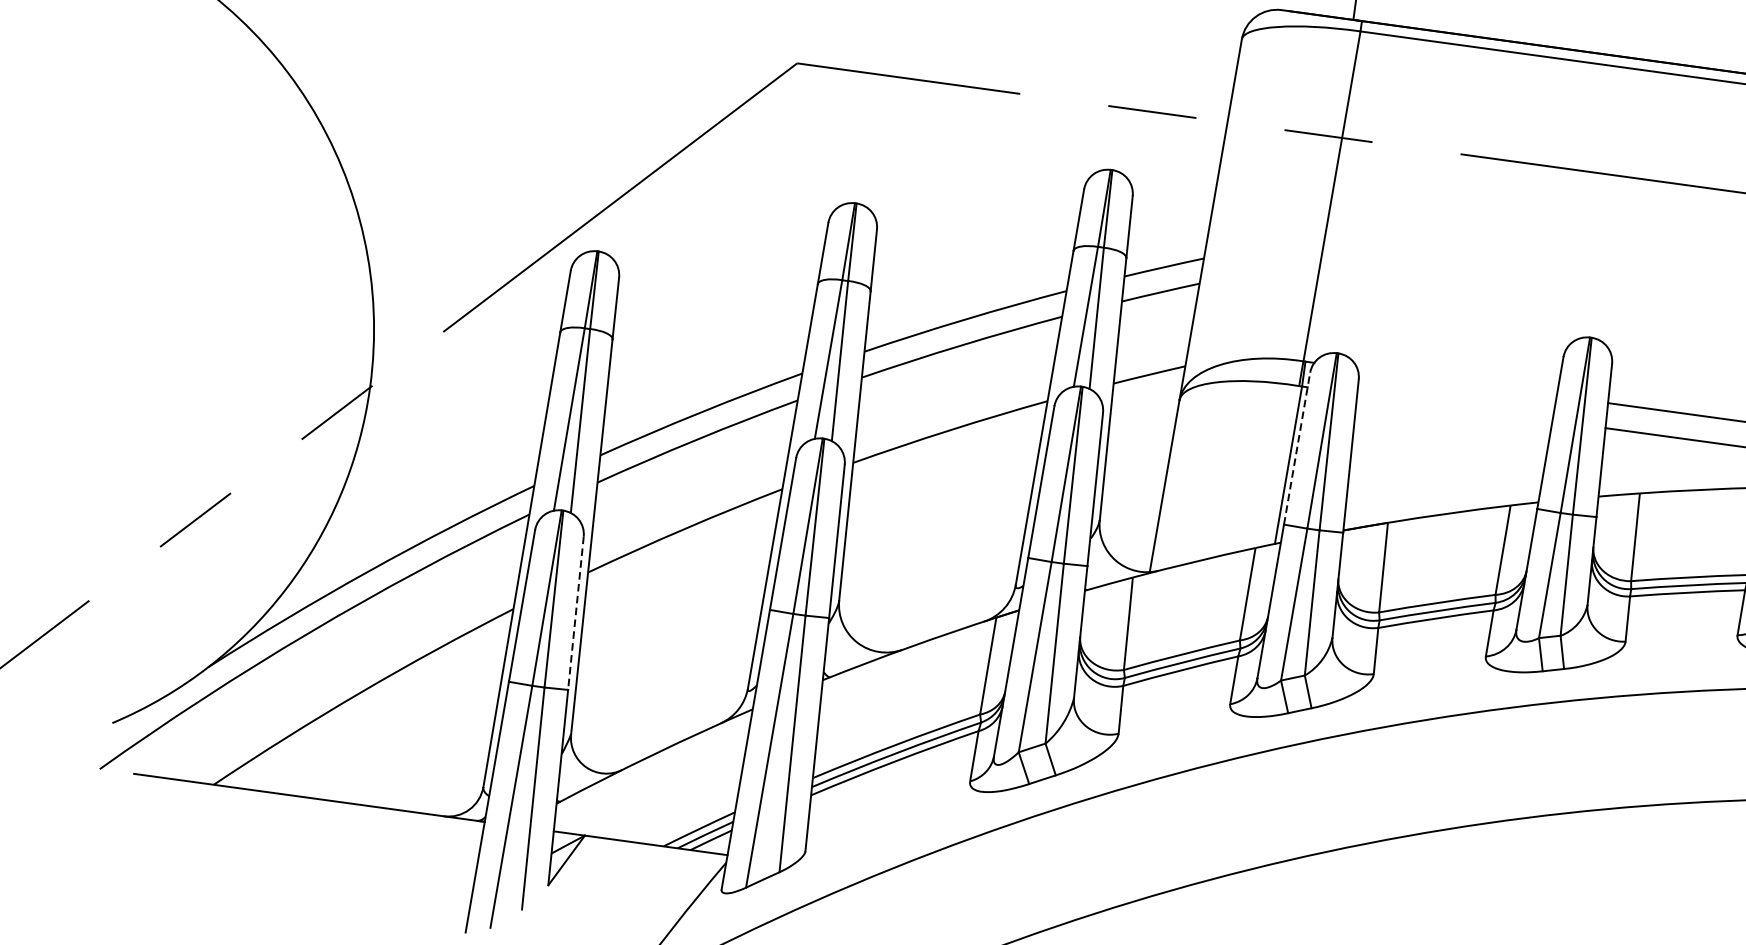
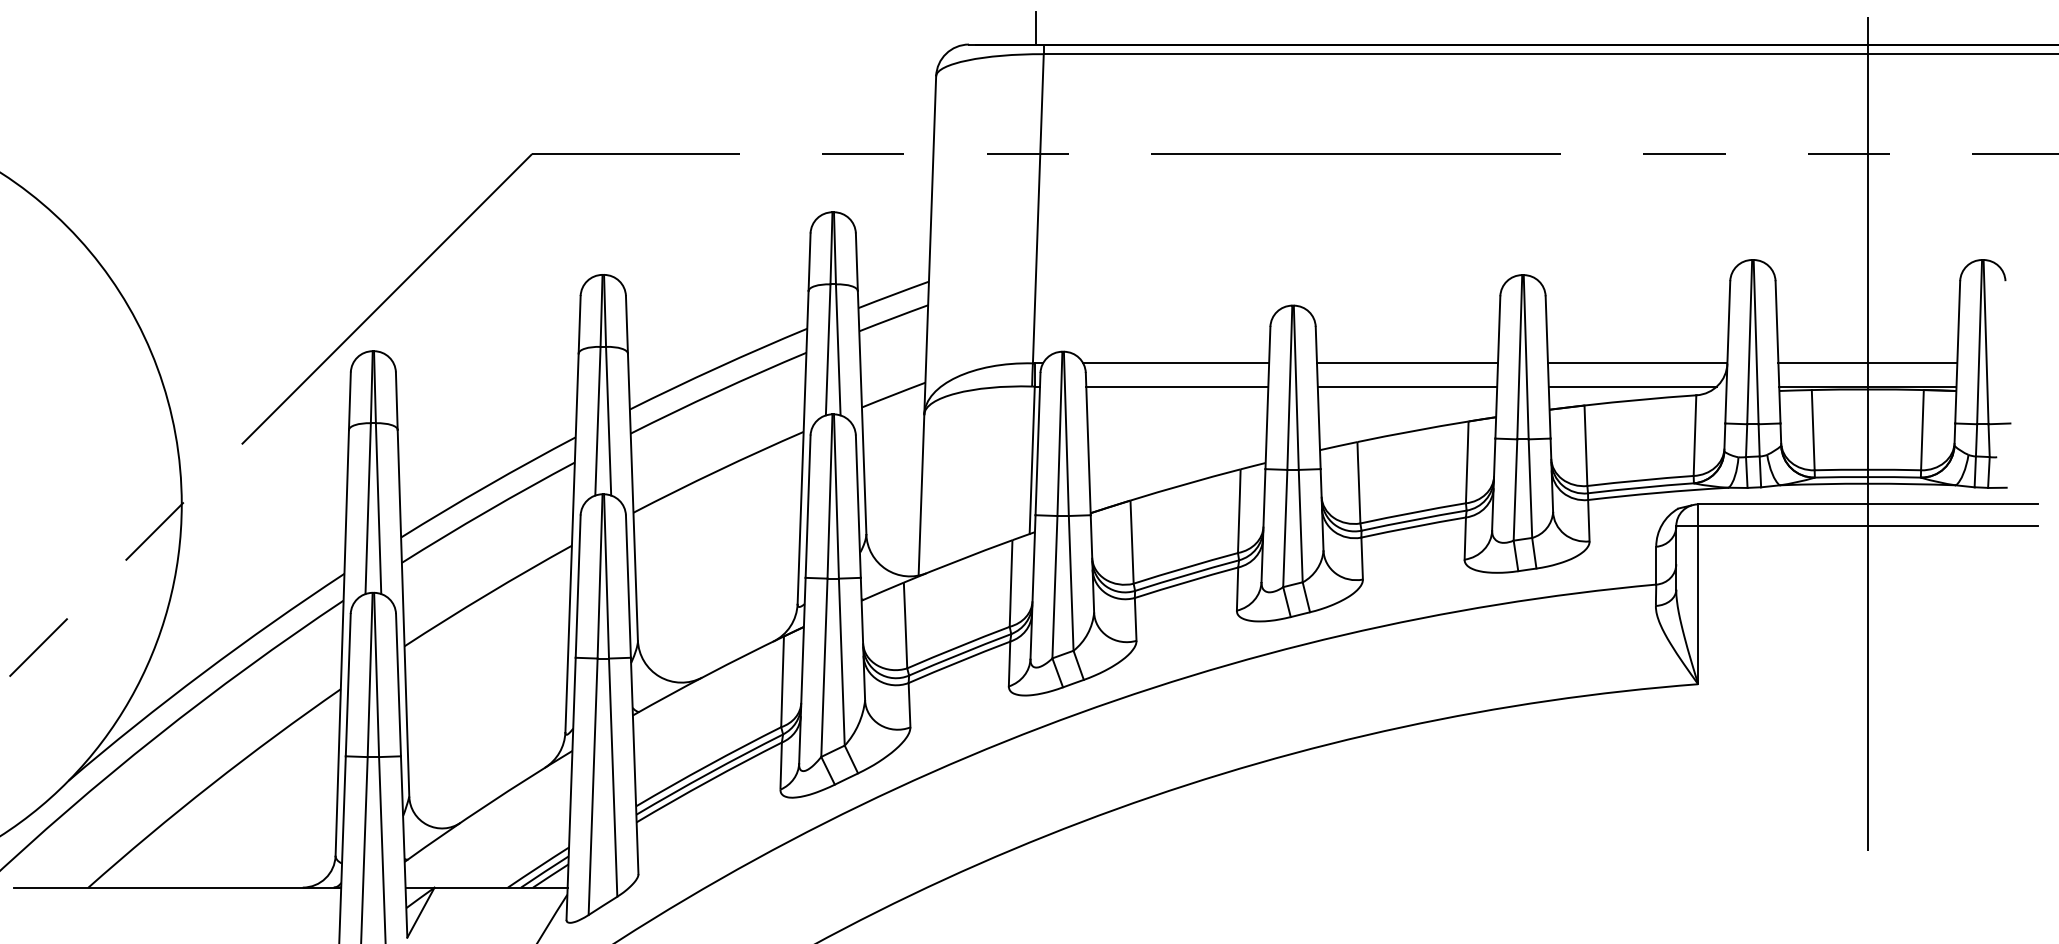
line: (1457, 382) -> (1176, 363), added
line: (1455, 407) -> (1177, 386), added
line: (1297, 448) -> (1038, 443), dashed -> solid
line: (575, 613) -> (398, 685), dashed -> solid

